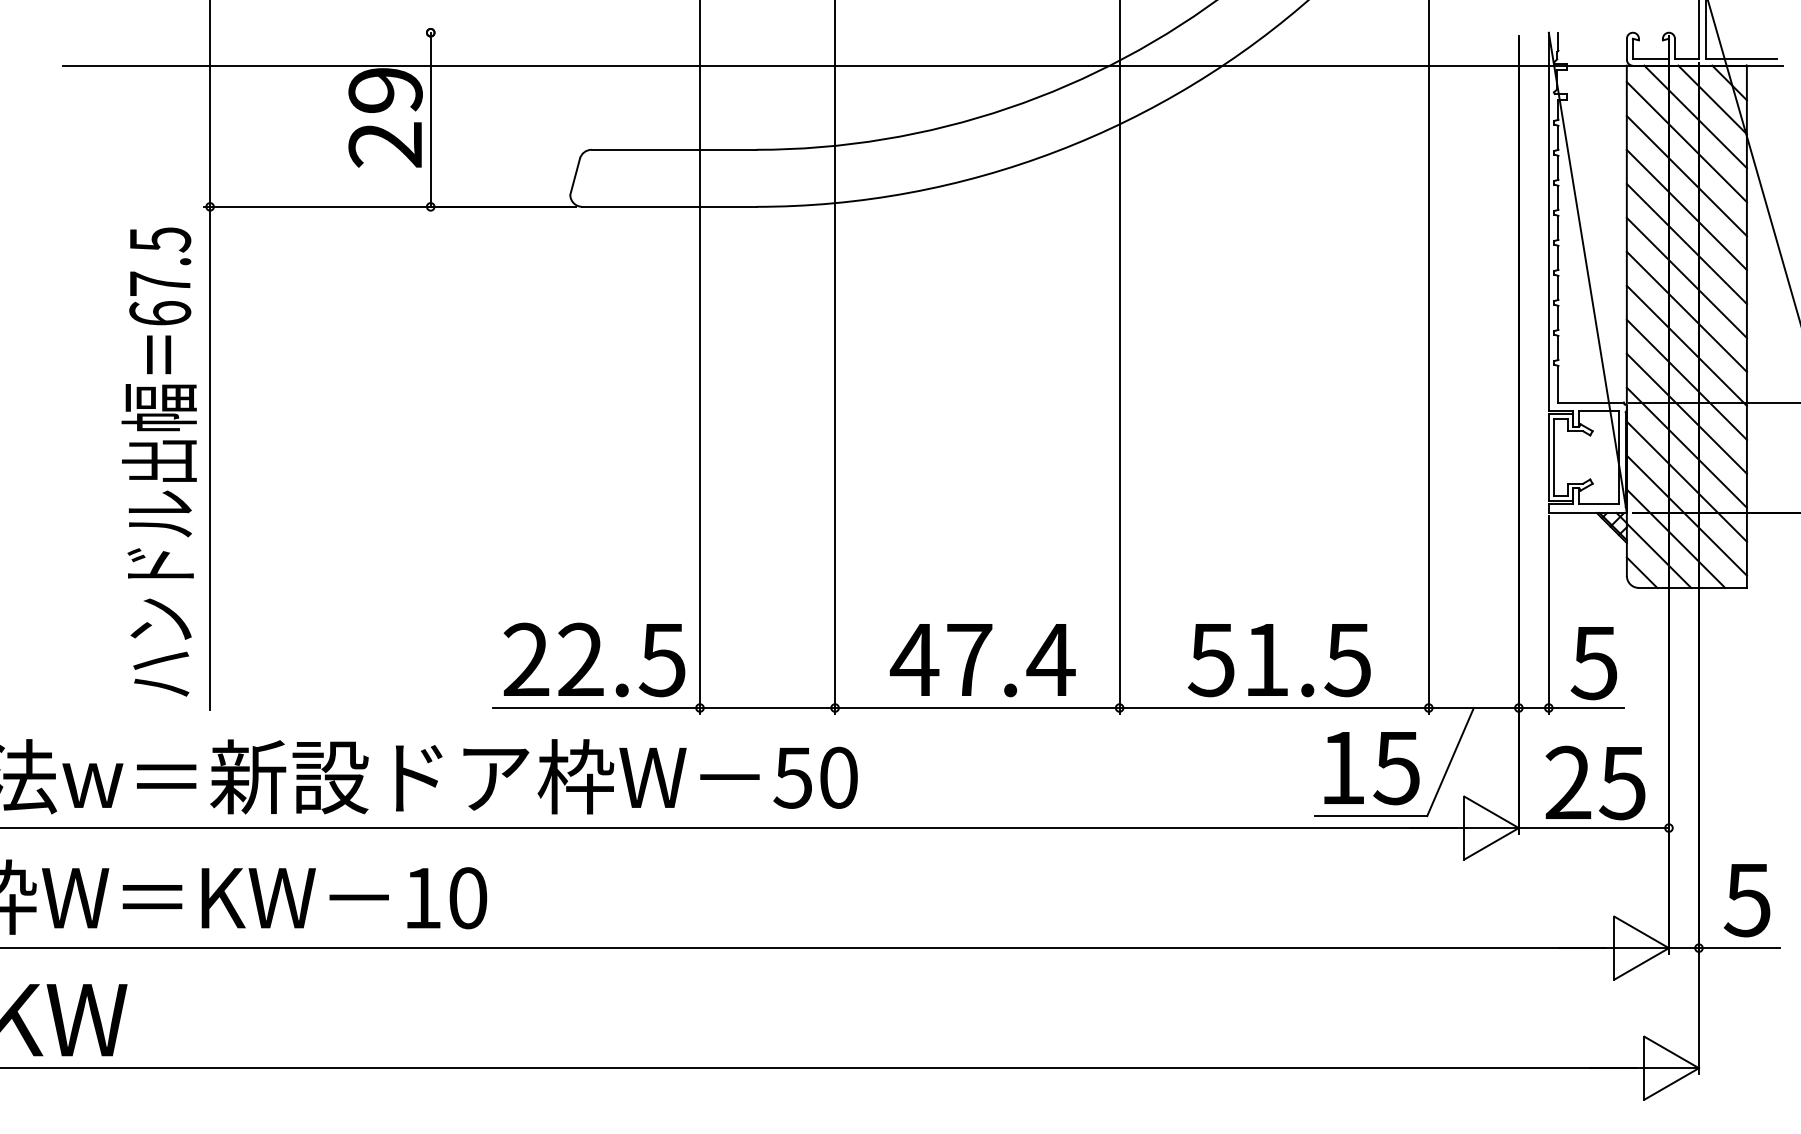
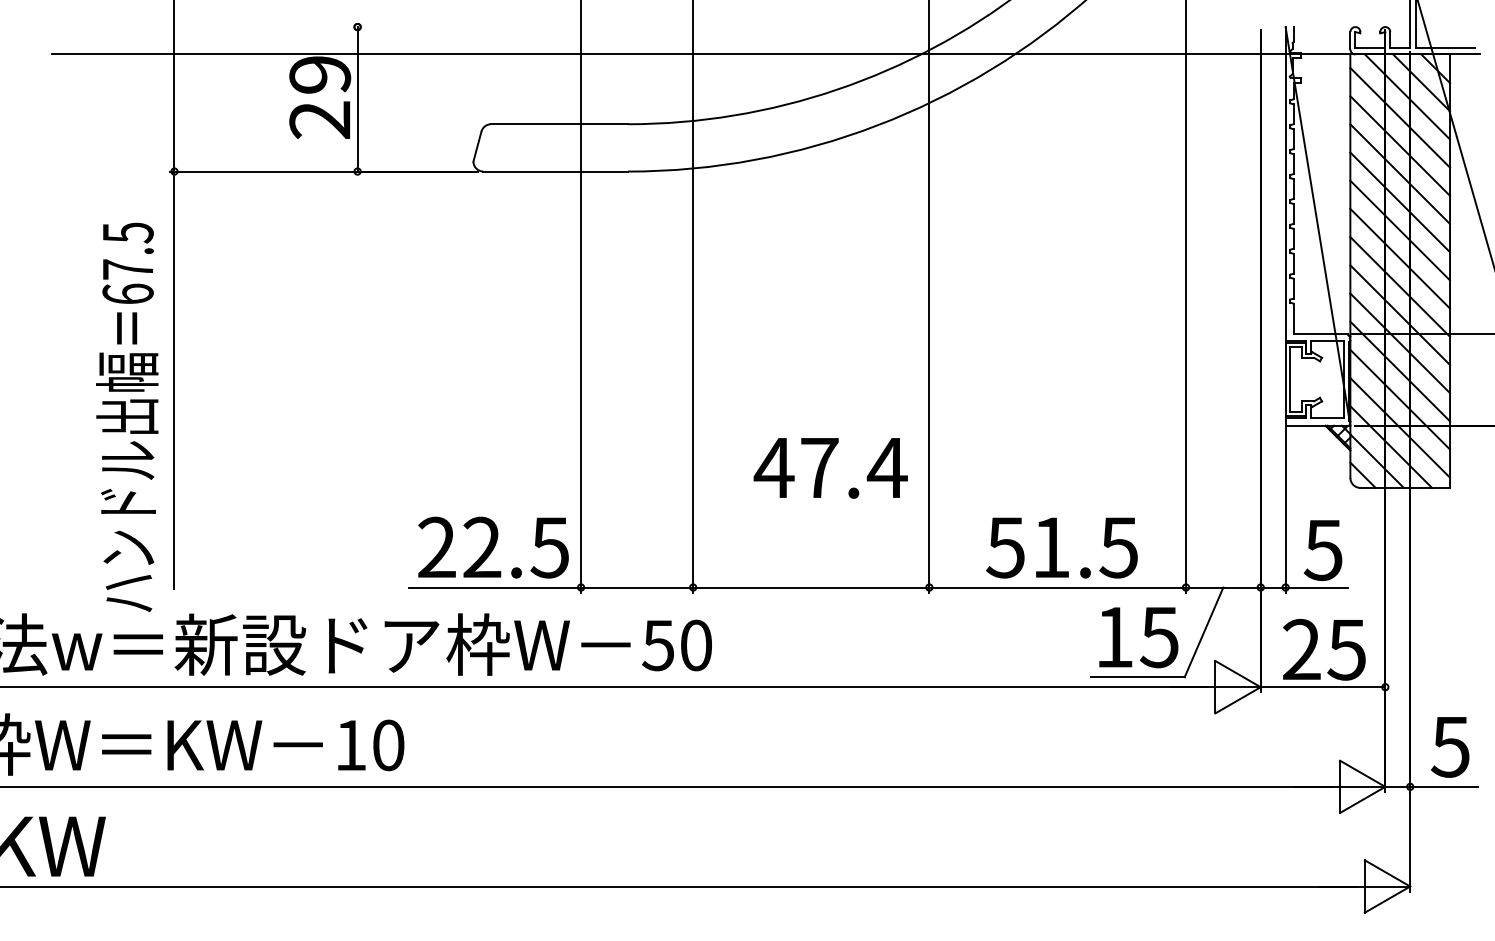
text: (158, 461) -> (126, 416), moved
text: (982, 660) -> (830, 468), moved

